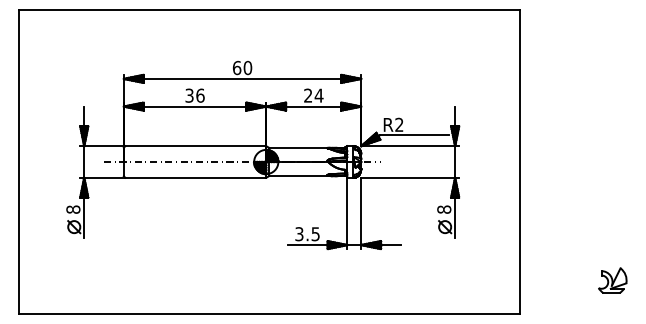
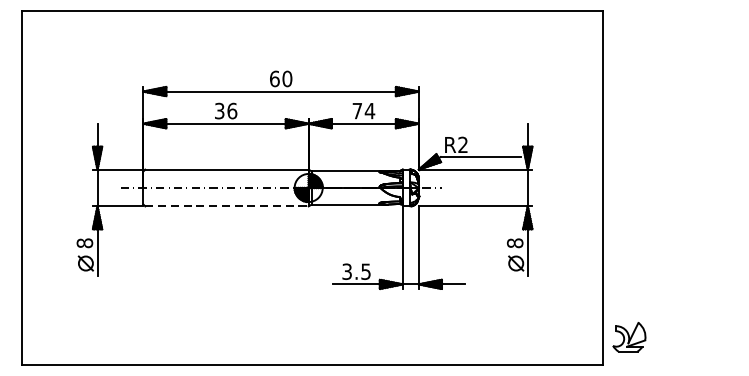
text: (308, 95) -> (357, 110), 24 -> 74
line: (196, 177) -> (227, 205), solid -> dashed
part: (612, 280) -> (629, 337), moved

